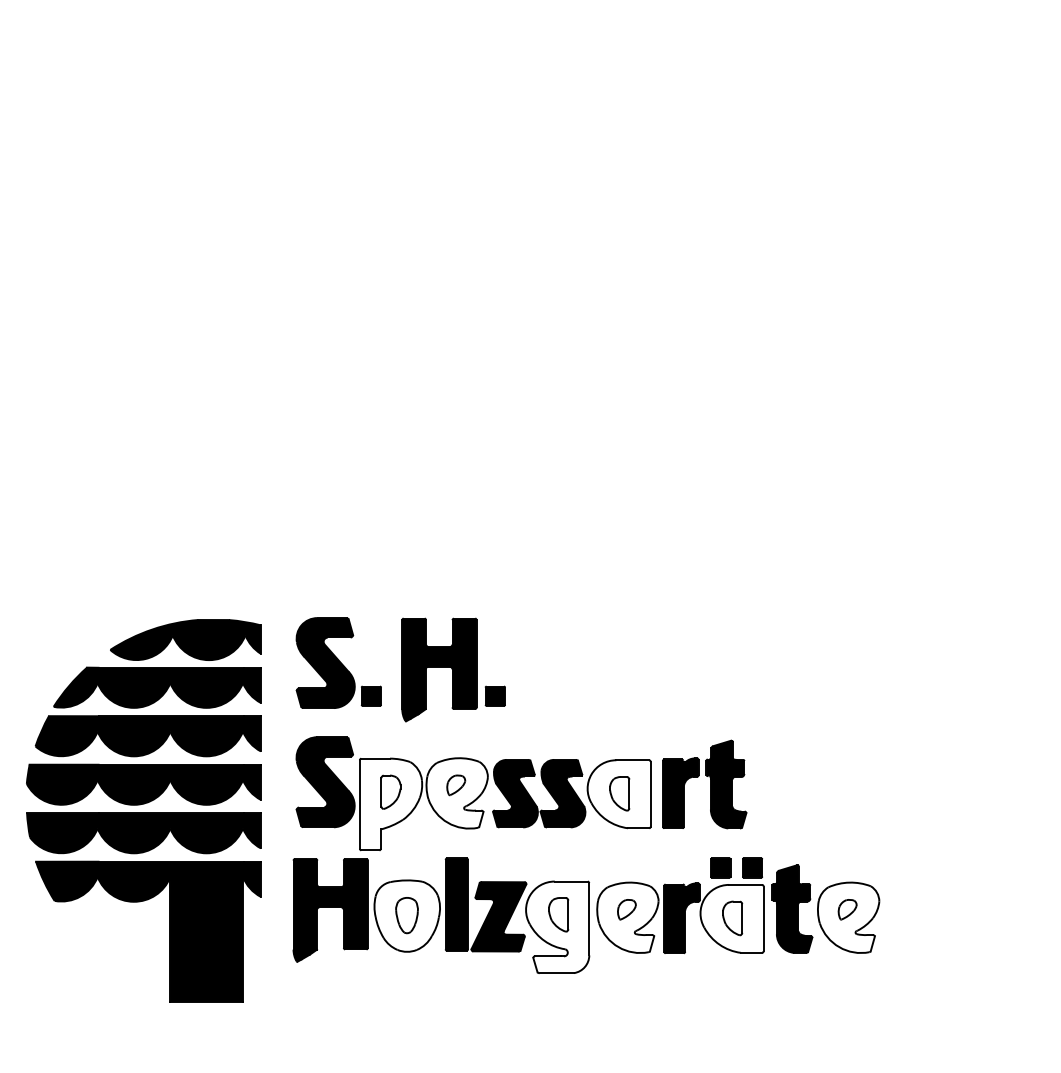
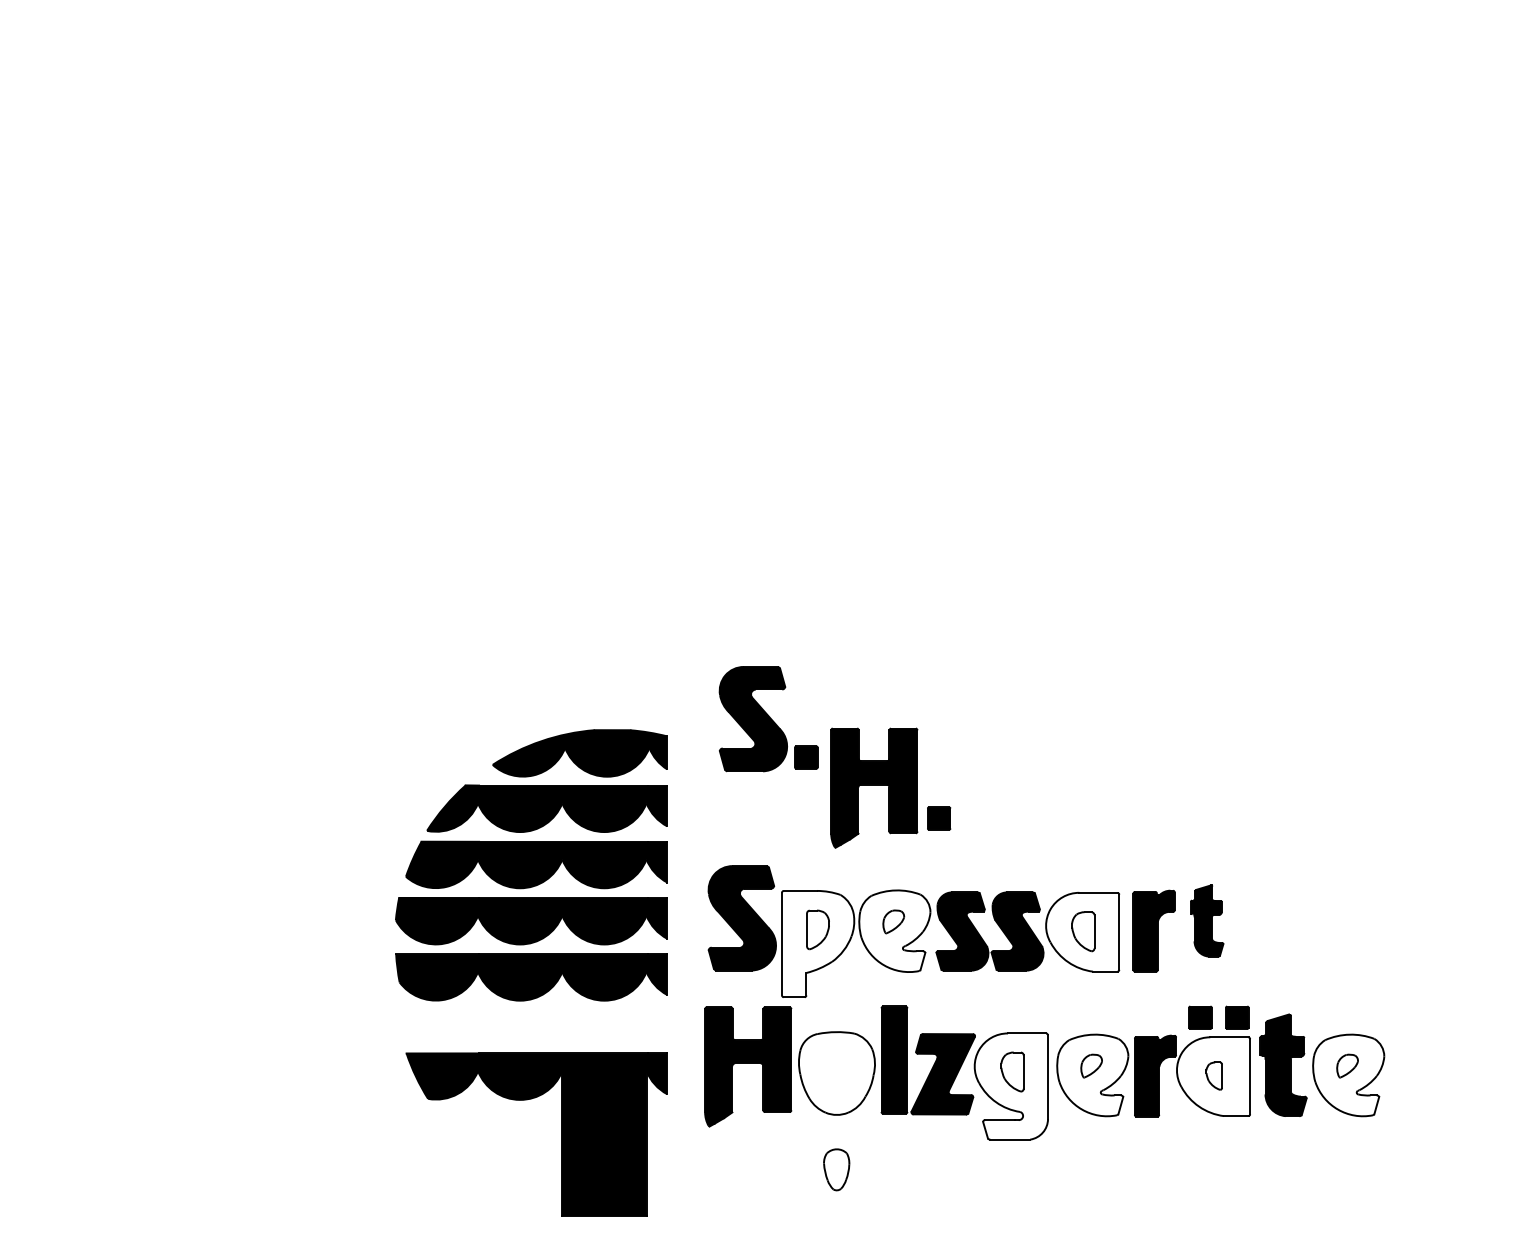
part: (338, 663) -> (768, 719), moved
part: (726, 784) -> (1207, 920), size x0.7
part: (406, 915) -> (836, 1169), moved
part: (732, 917) -> (1214, 1075), size x0.7
part: (169, 931) -> (561, 1134), moved

